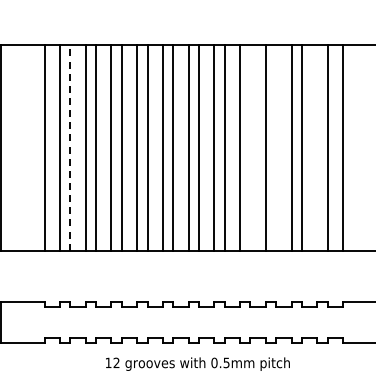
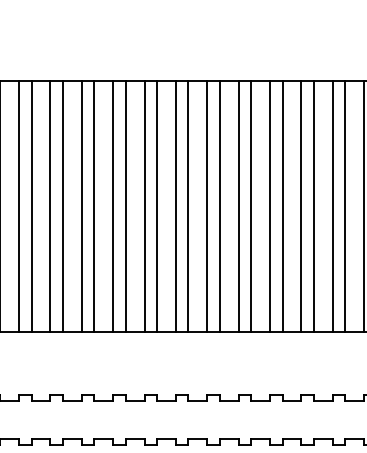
line: (70, 147) -> (31, 206), dashed -> solid
line: (250, 147) -> (251, 206), added
line: (276, 147) -> (283, 206), added
line: (317, 147) -> (333, 206), added

